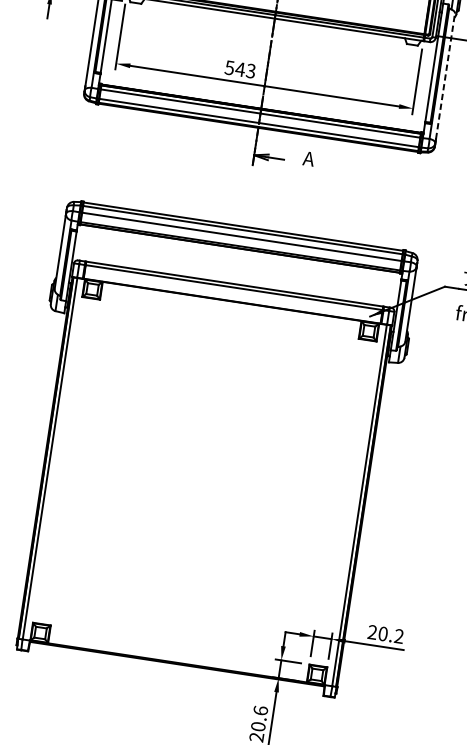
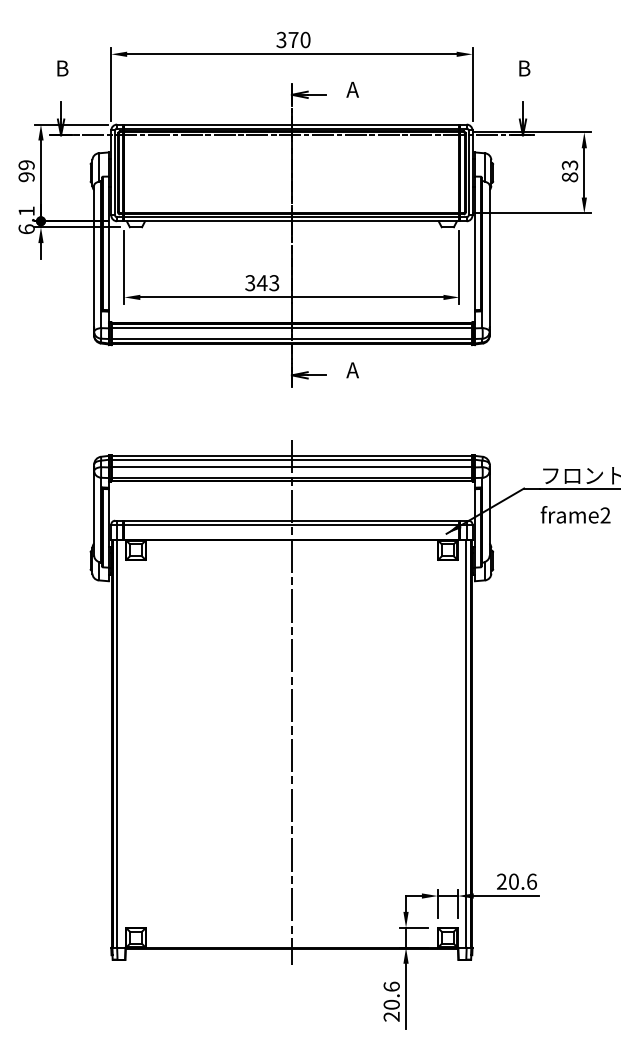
text: (229, 67) -> (250, 282), 543 -> 343
line: (445, 76) -> (489, 256), dashed -> solid
line: (210, 445) -> (291, 702), added
text: (398, 636) -> (531, 881), 20.2 -> 20.6

